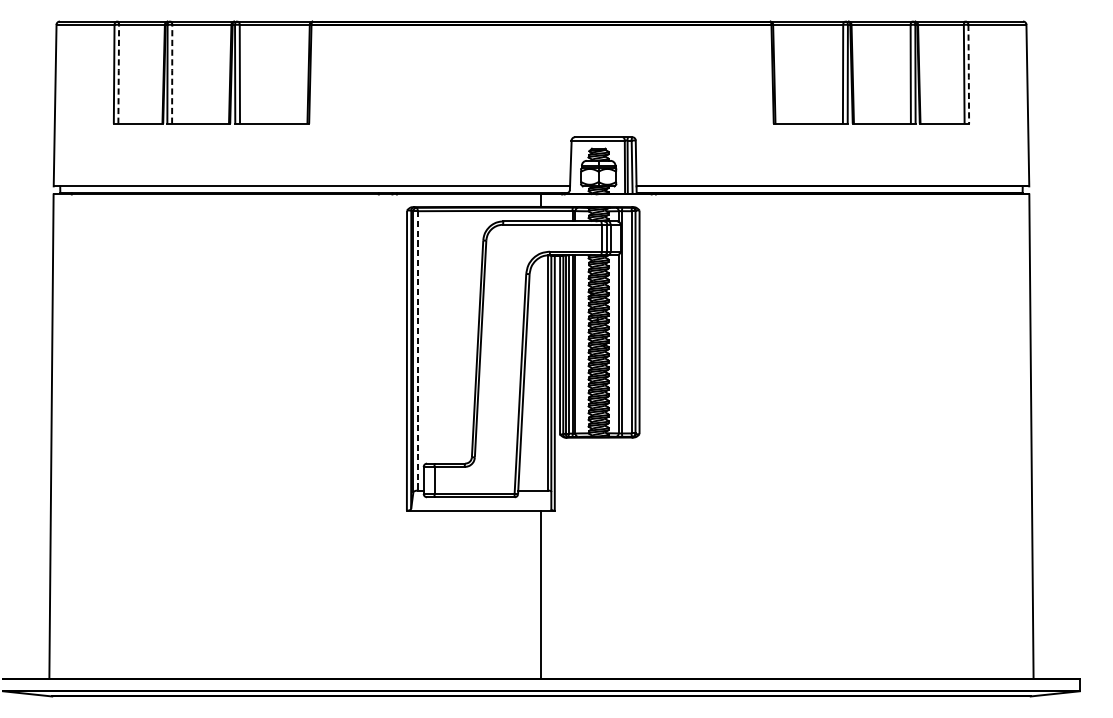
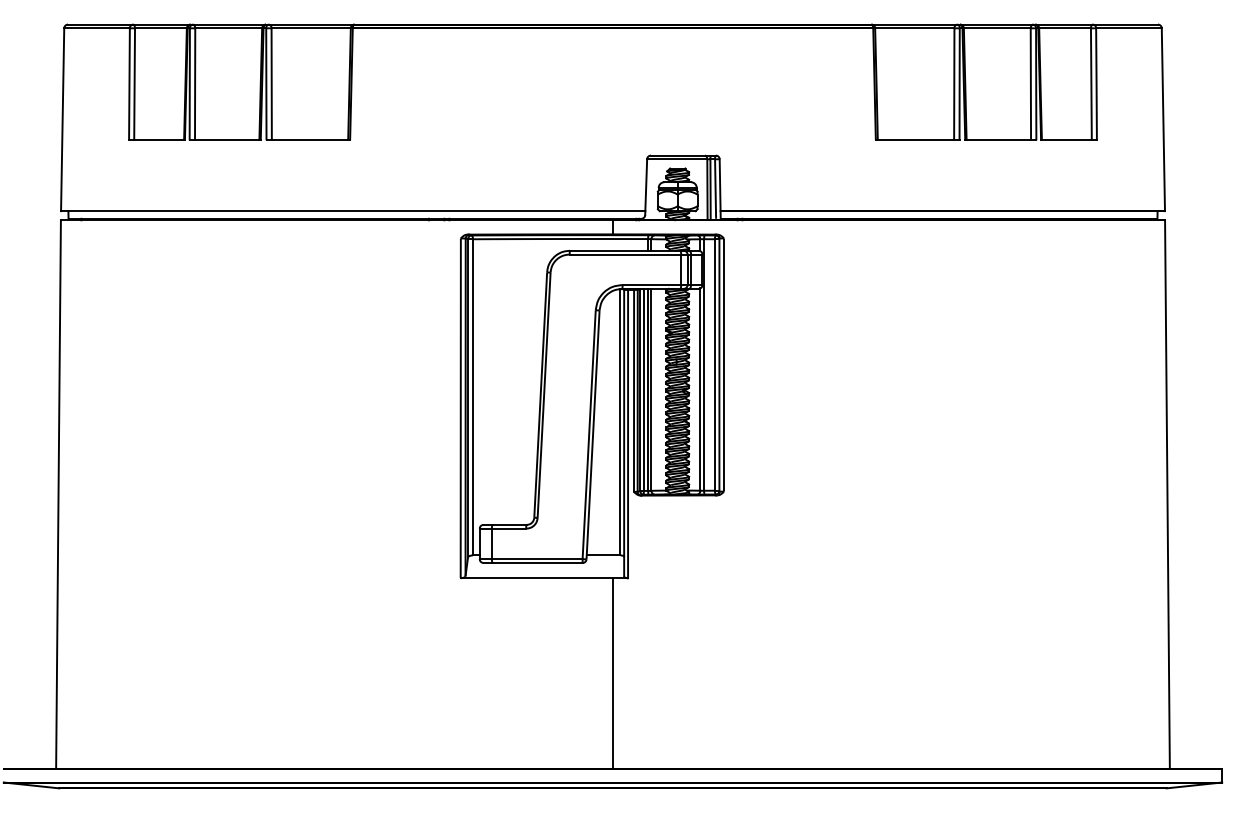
line: (118, 74) -> (134, 84), dashed -> solid
line: (172, 74) -> (195, 84), dashed -> solid
line: (968, 74) -> (1096, 84), dashed -> solid
line: (417, 351) -> (472, 397), dashed -> solid

